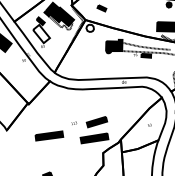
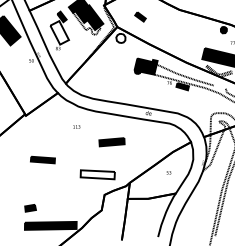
part: (96, 122) -> (111, 142), moved
text: (73, 123) -> (76, 126), moved
part: (48, 135) -> (42, 159), size x0.7
fill: (94, 138) -> (97, 174), removed

